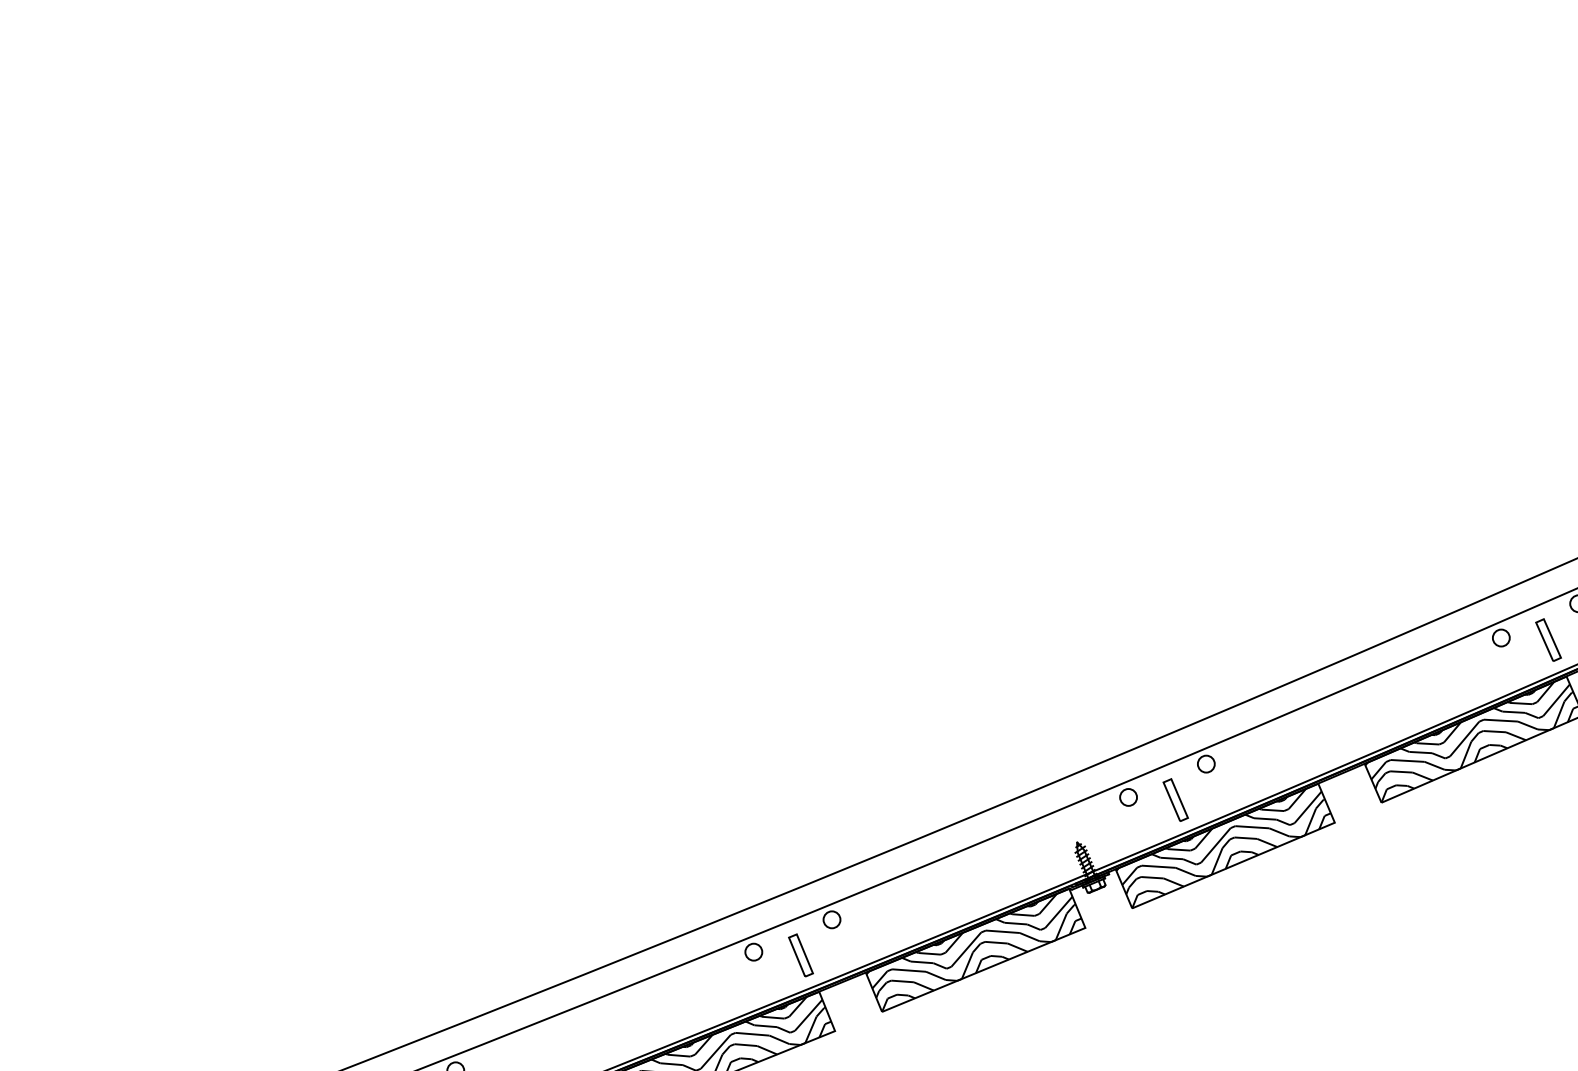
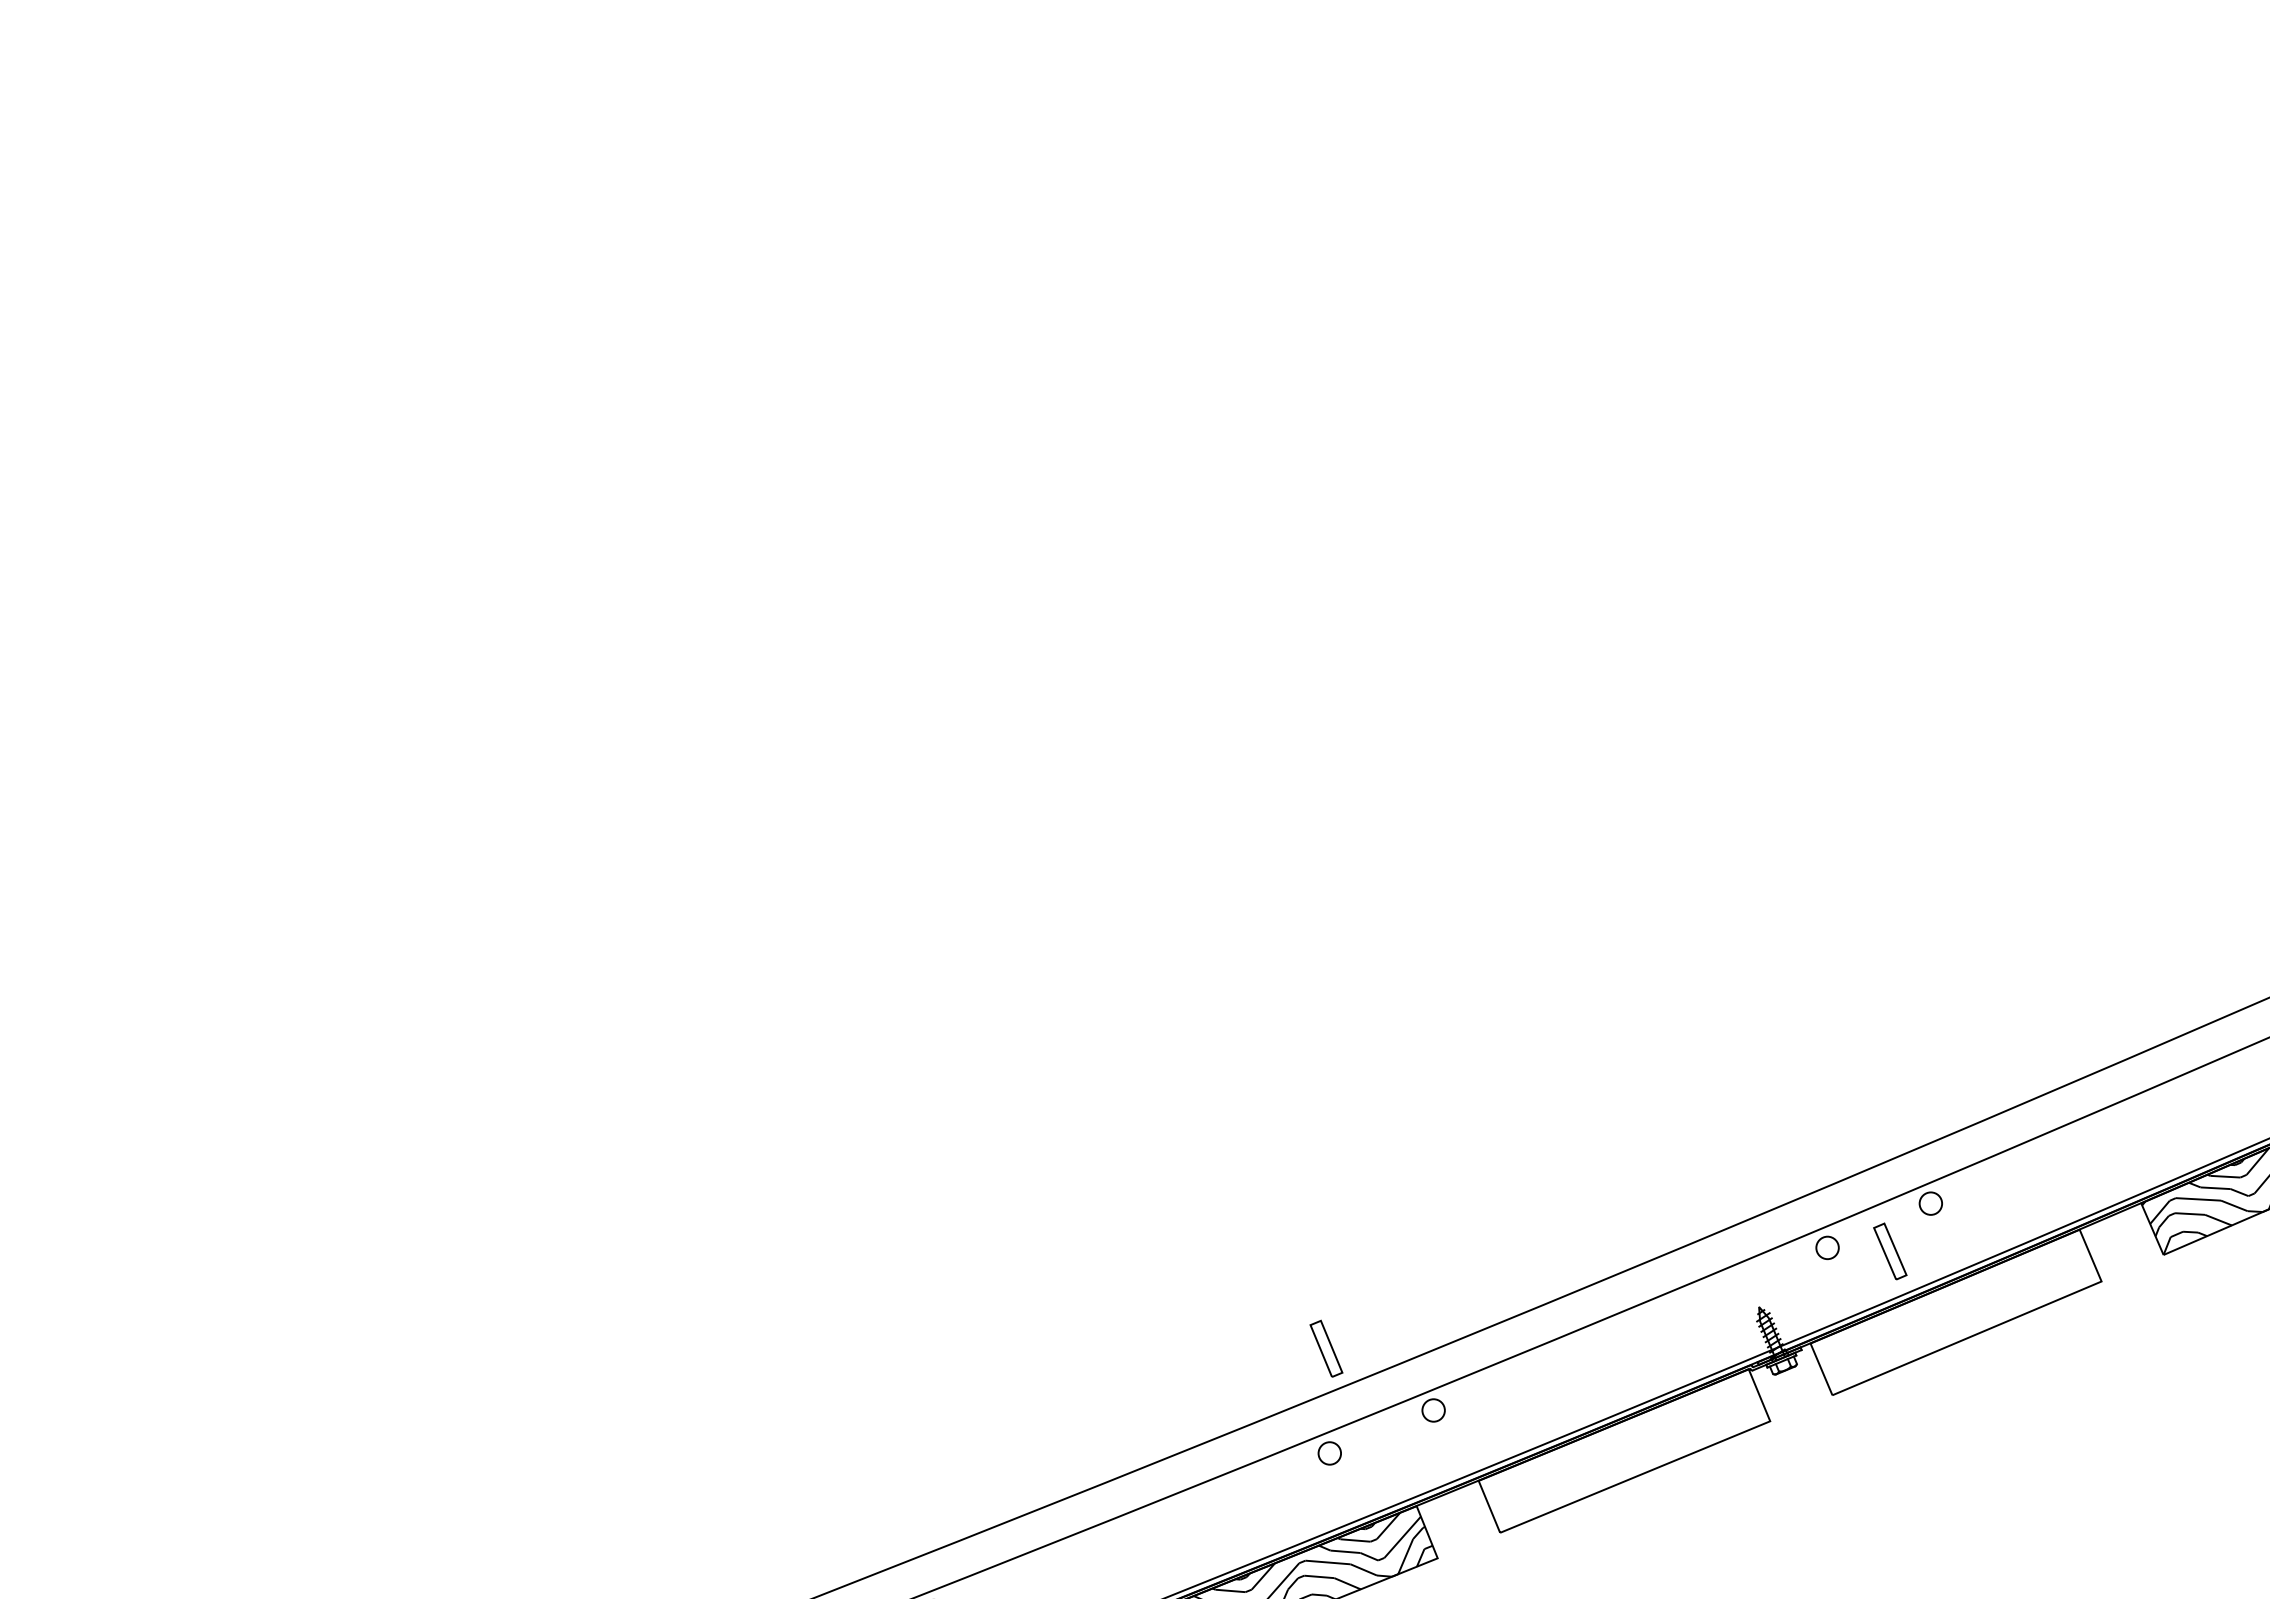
hatch: (1223, 848) -> (1953, 1315), removed
hatch: (974, 952) -> (1622, 1454), removed
part: (801, 955) -> (1326, 1348), moved

